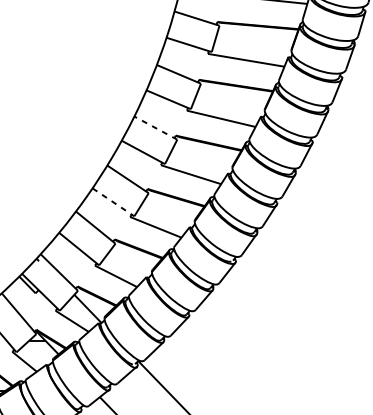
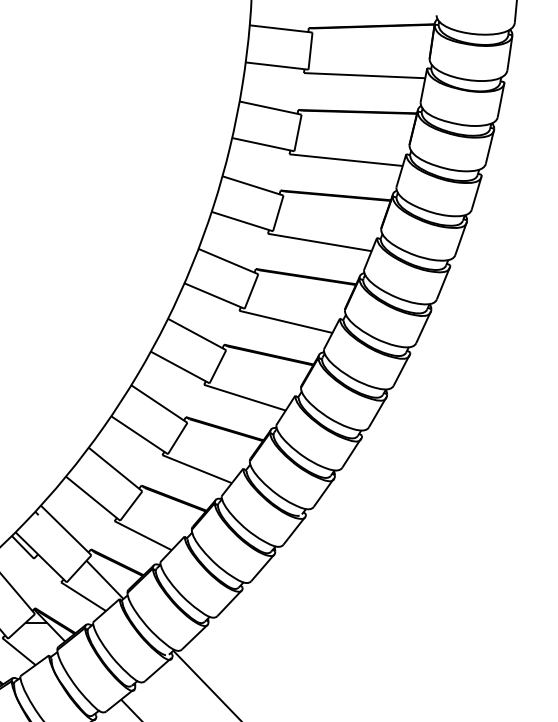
line: (155, 128) -> (196, 334), dashed -> solid
line: (114, 202) -> (140, 435), dashed -> solid

